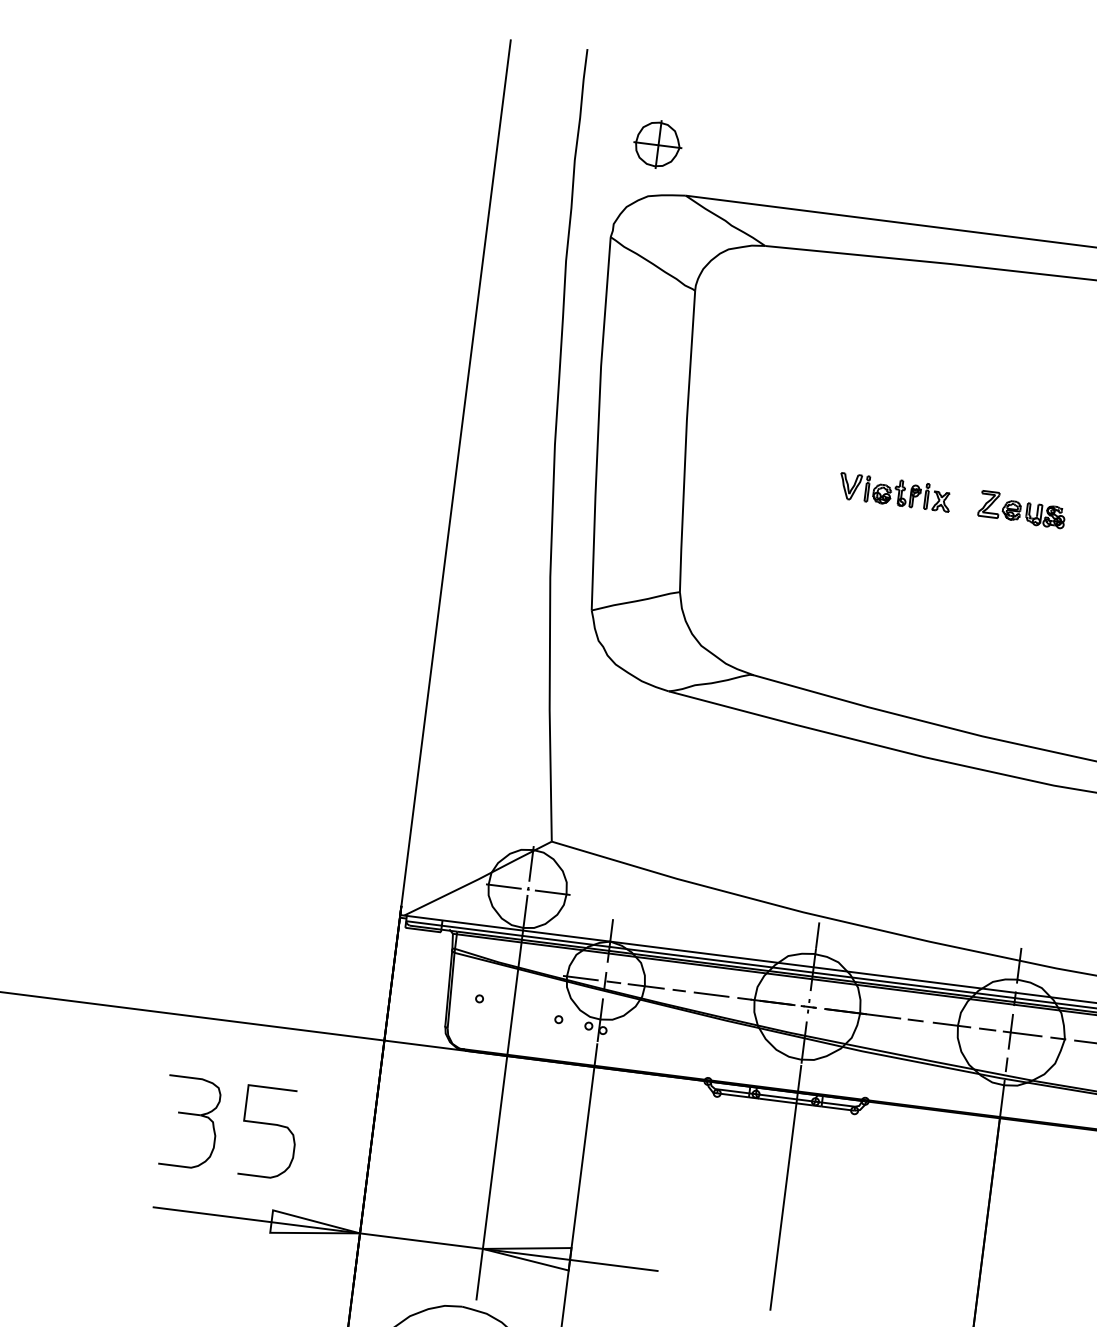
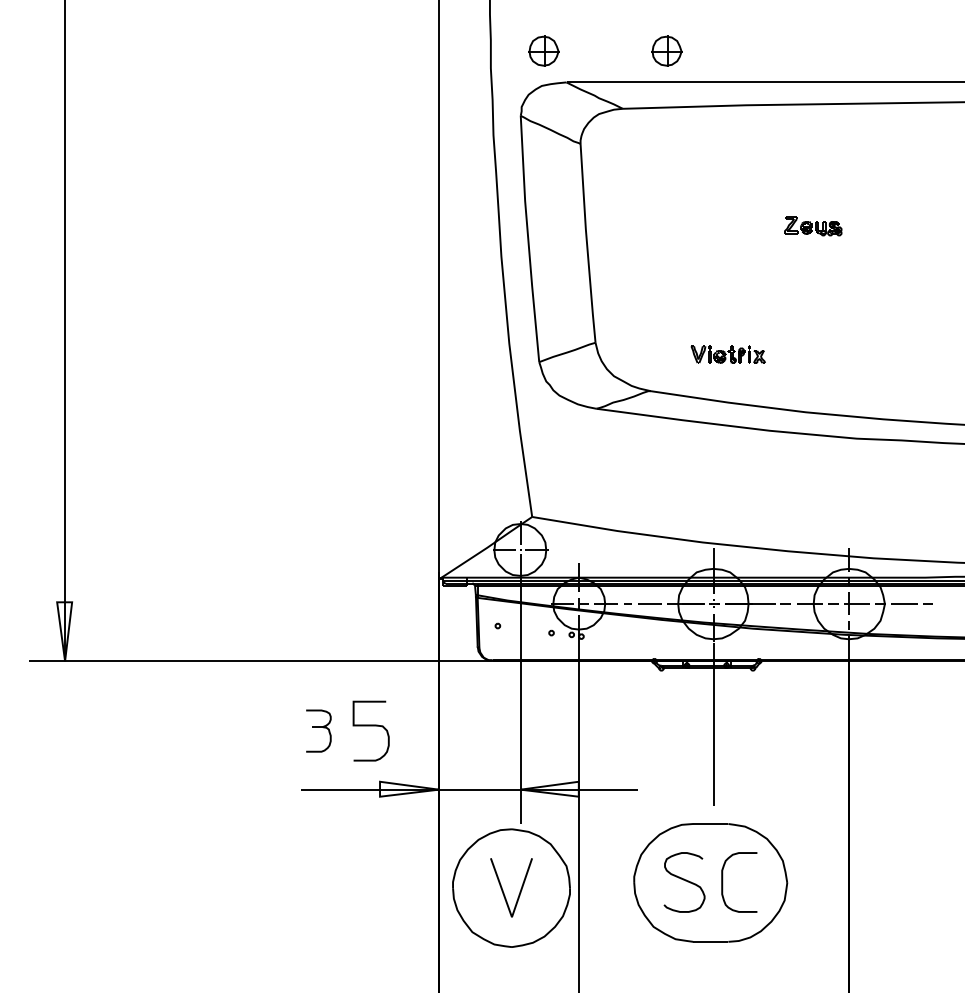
part: (841, 166) -> (666, 50), added
part: (893, 492) -> (727, 354), moved
part: (1022, 509) -> (813, 226), moved
part: (190, 1121) -> (318, 730), size x0.7

